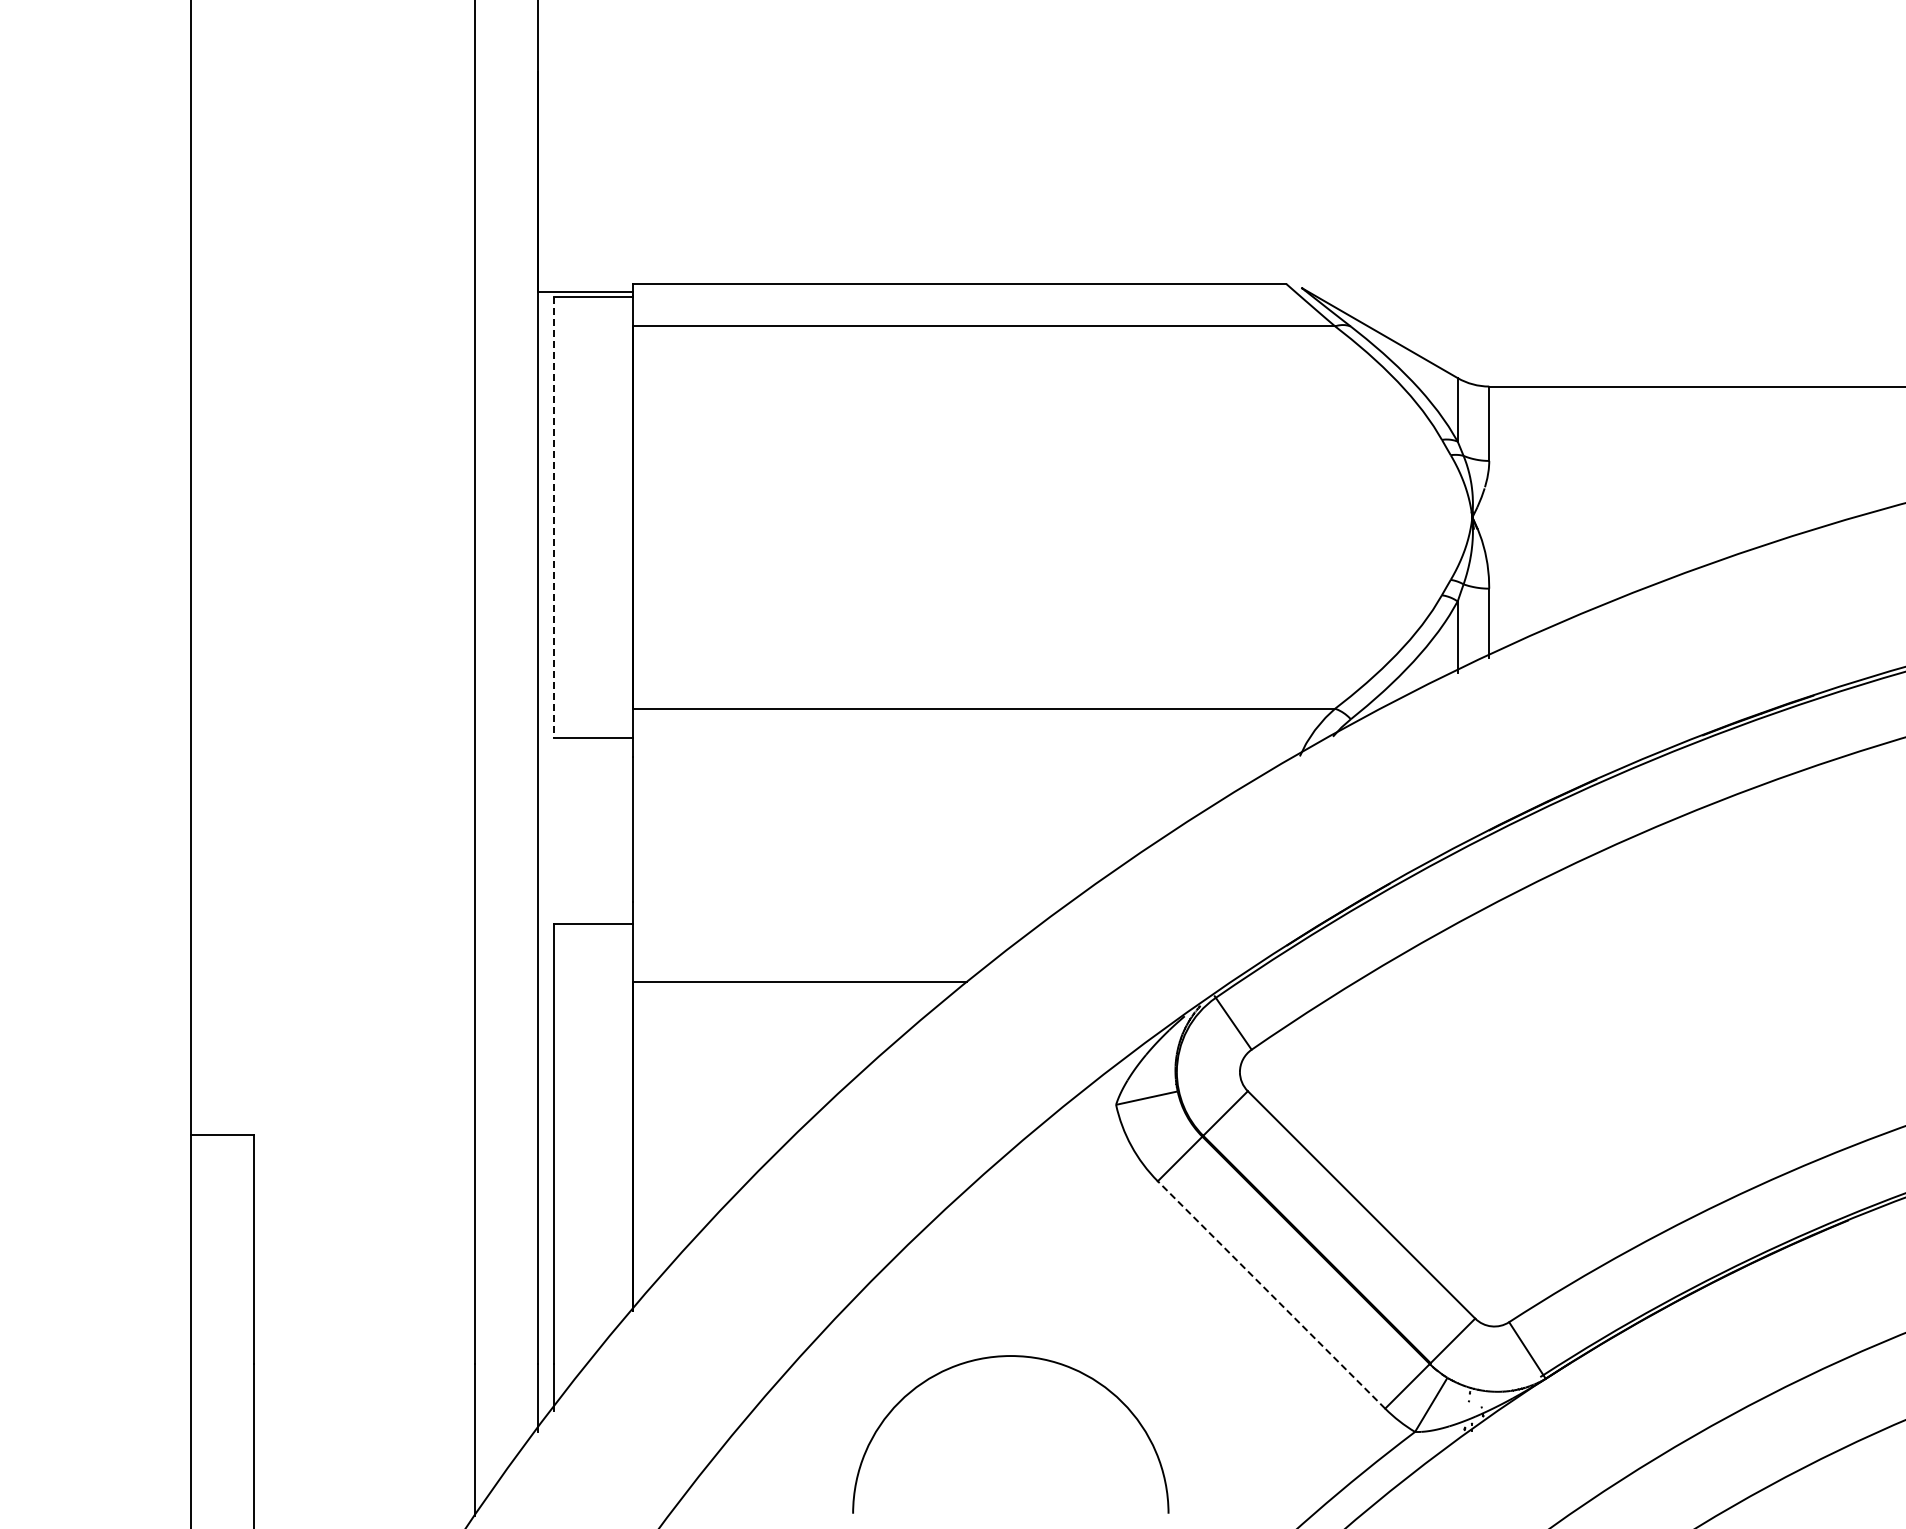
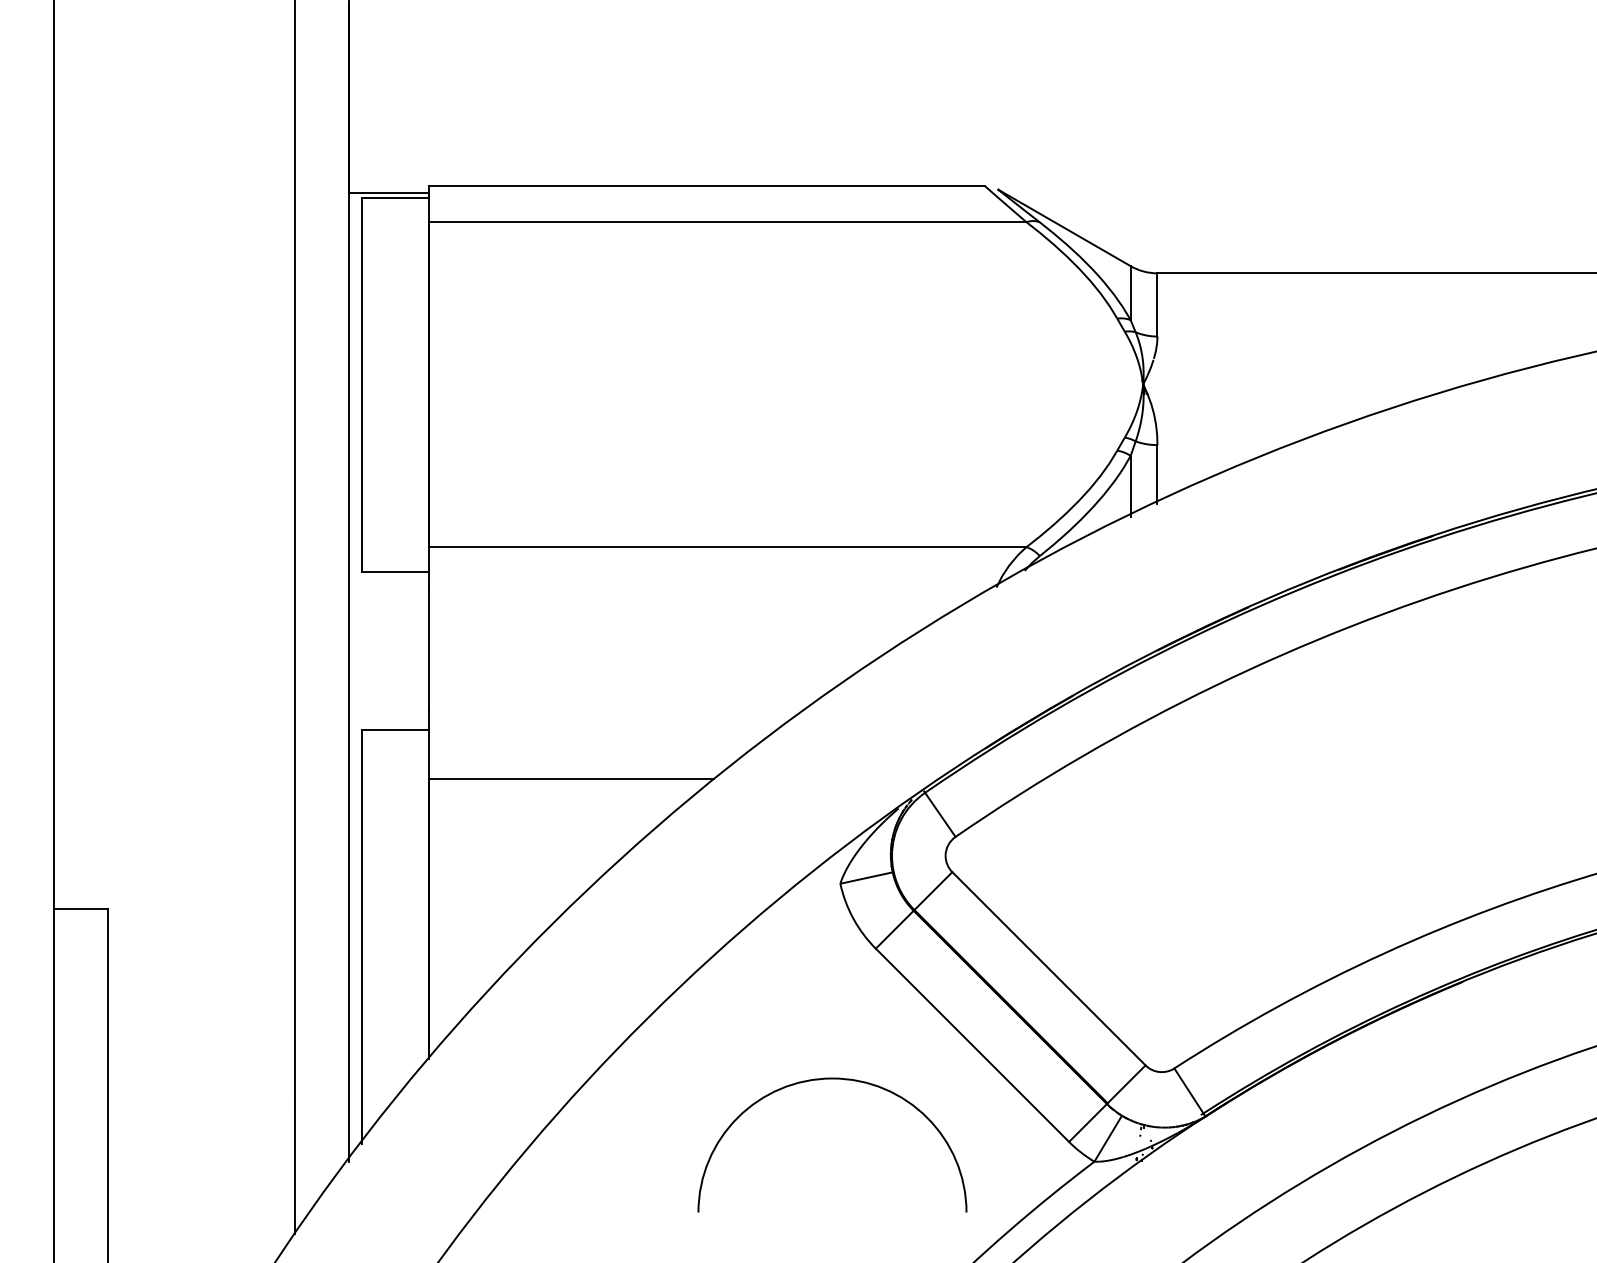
line: (553, 518) -> (362, 385), dashed -> solid
line: (1271, 1294) -> (972, 1044), dashed -> solid
arc: (1004, 1357) -> (827, 1079), moved

